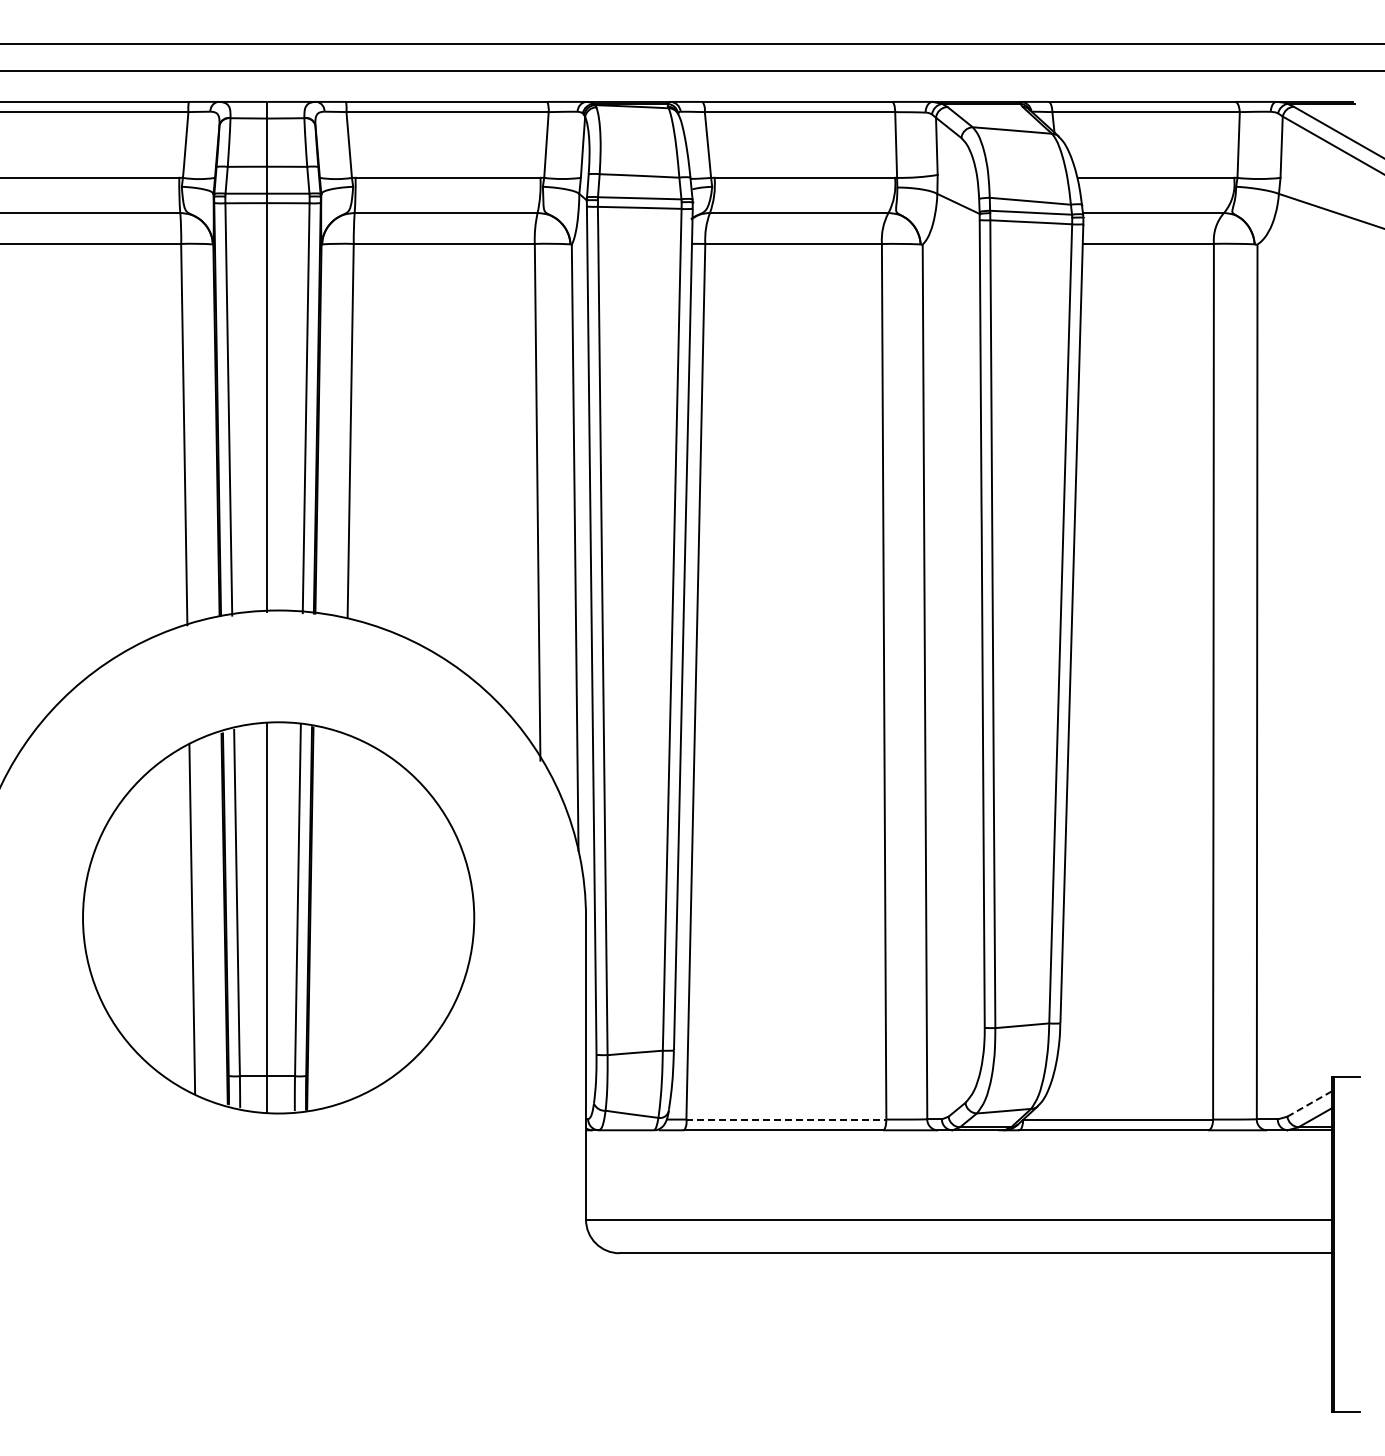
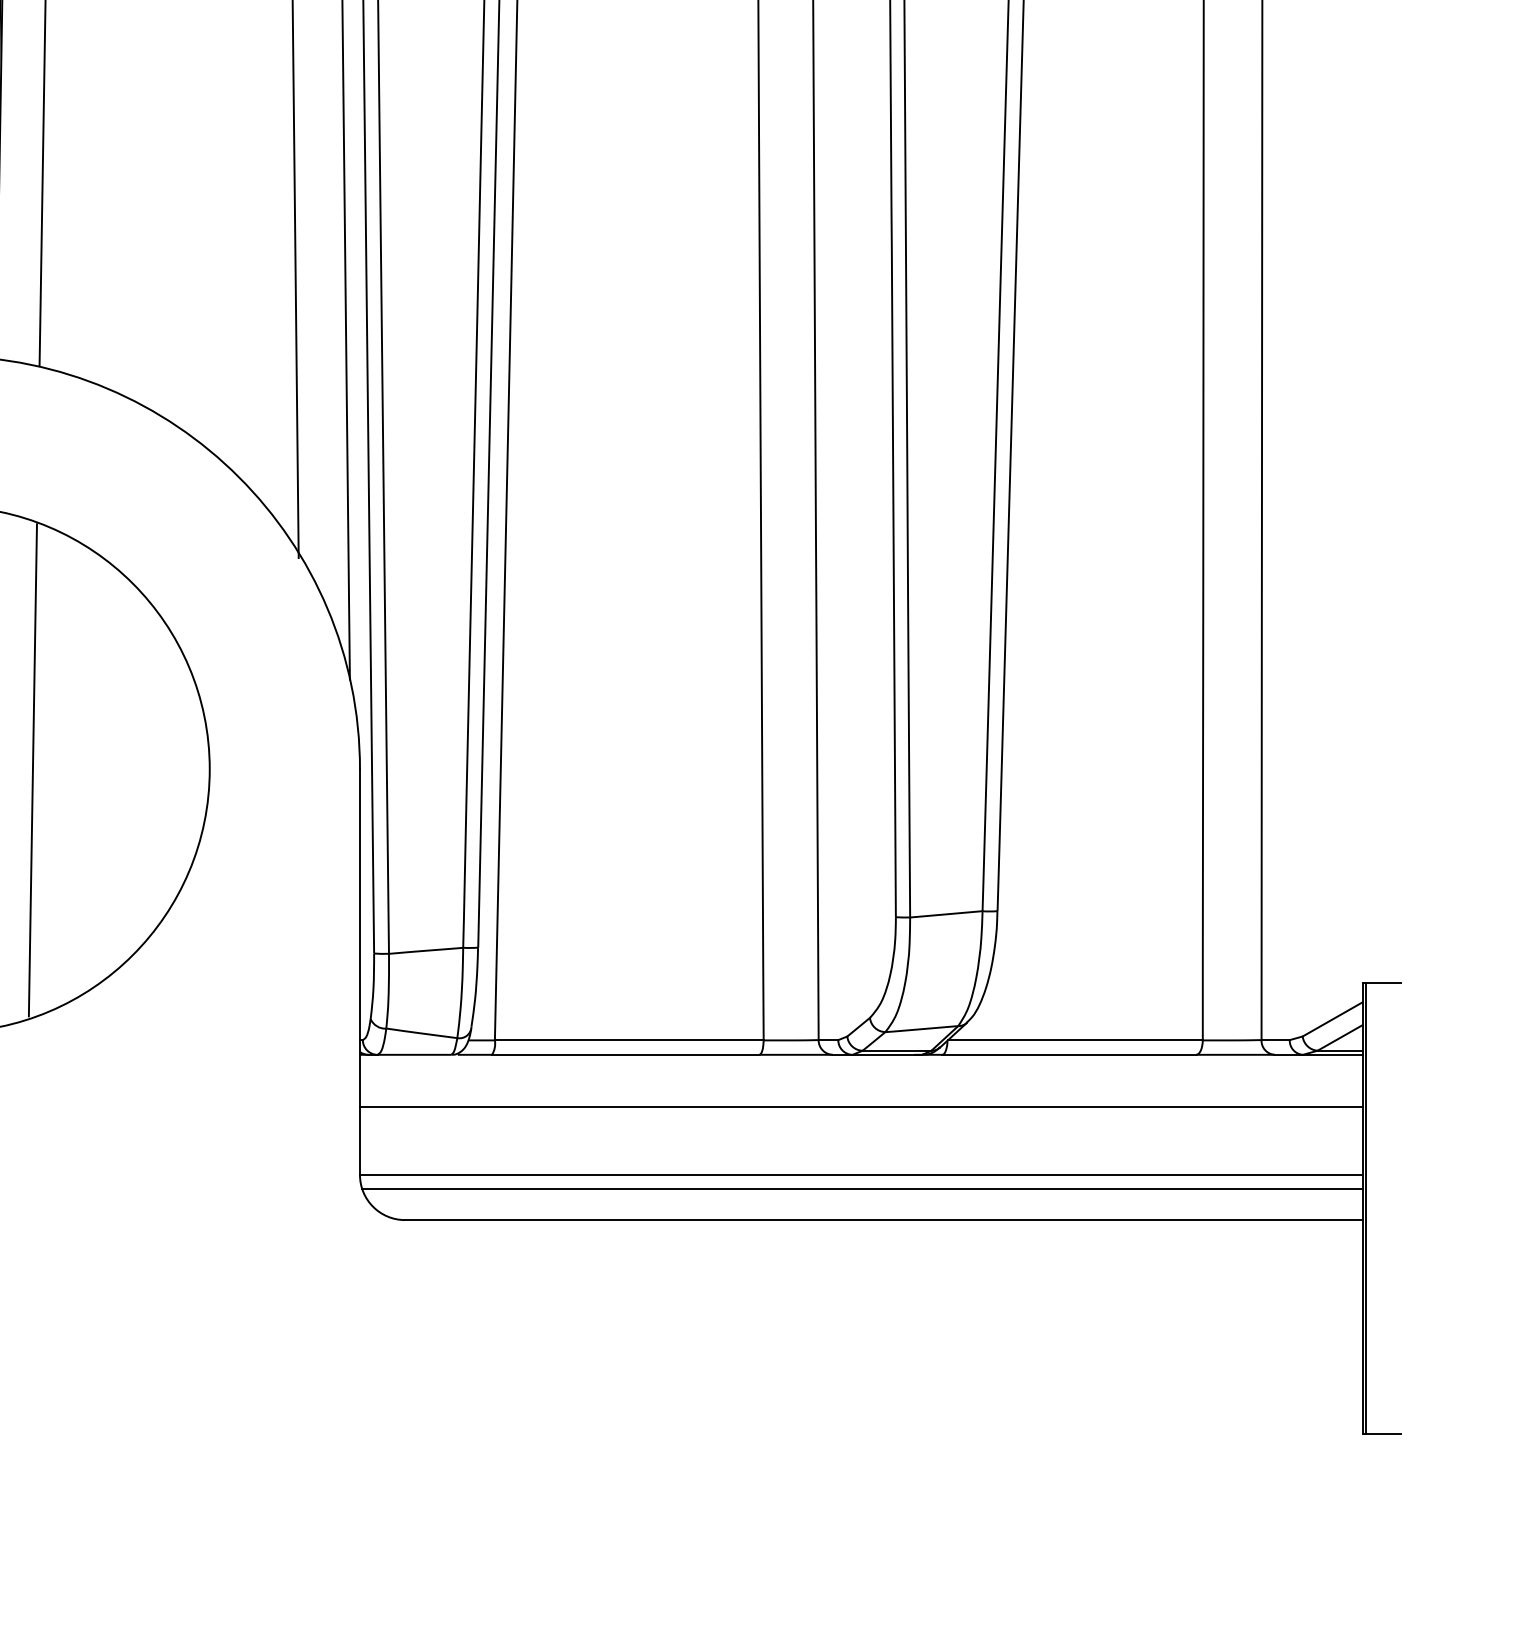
line: (342, 918) -> (32, 770), added
line: (1309, 1103) -> (1332, 1018), dashed -> solid
line: (786, 1119) -> (629, 1040), dashed -> solid
line: (958, 1168) -> (860, 1106), added
line: (959, 1229) -> (861, 1188), added

